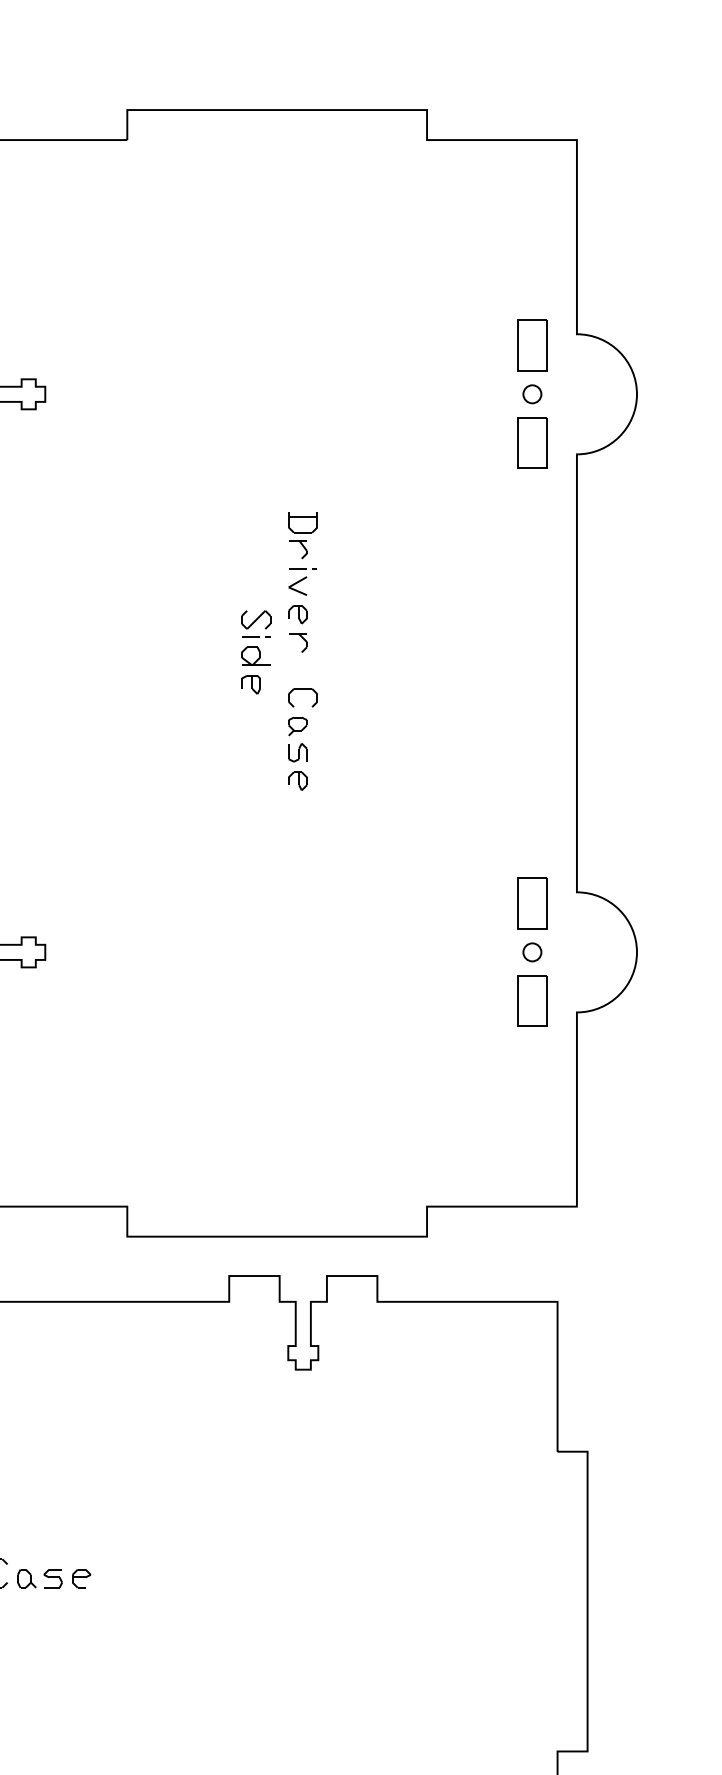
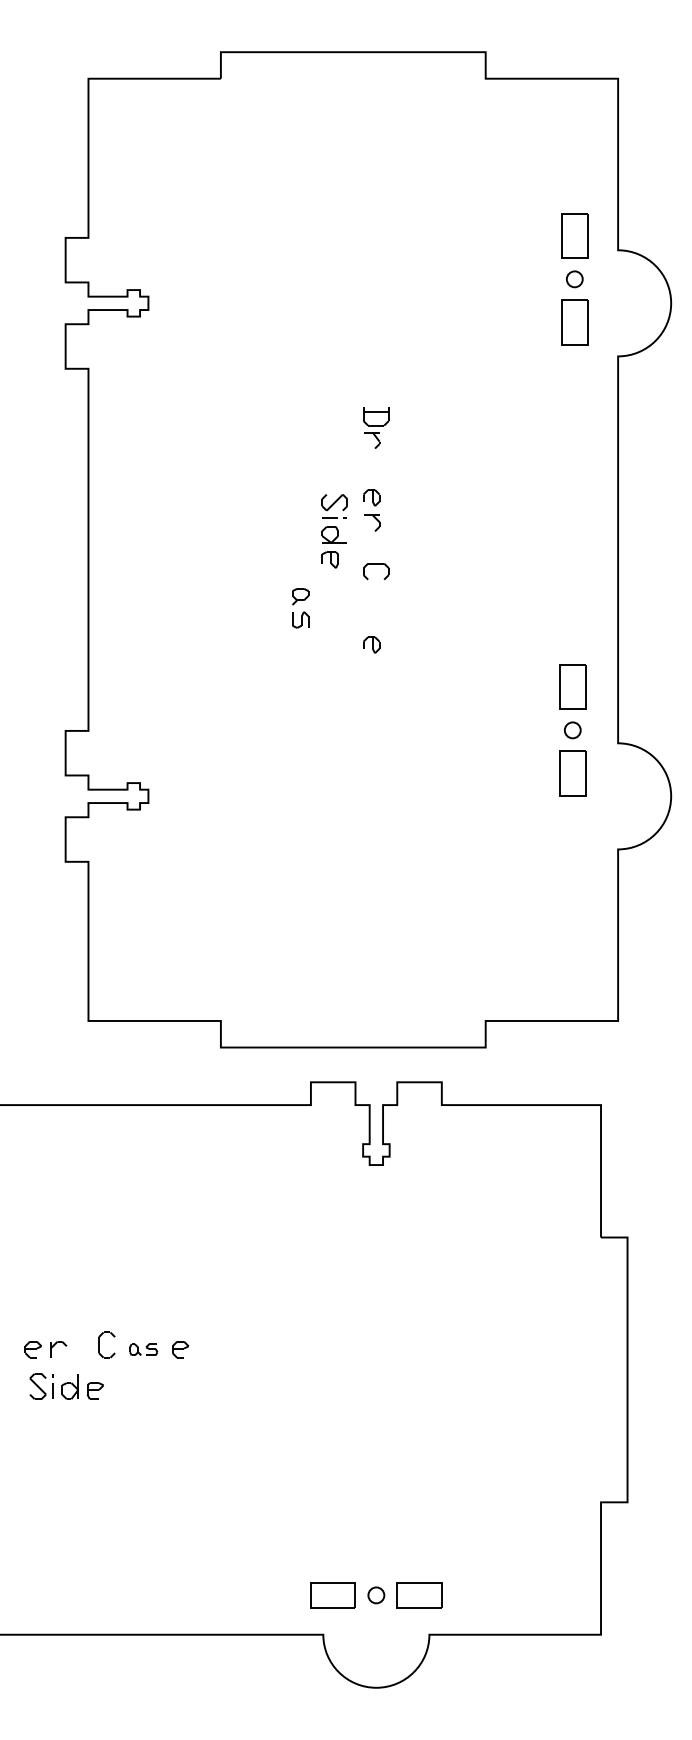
part: (532, 394) -> (574, 279), moved
part: (302, 582) -> (375, 469), removed
part: (297, 739) -> (300, 608), moved
part: (532, 952) -> (572, 730), moved
part: (39, 1578) -> (143, 1349), size x0.7

